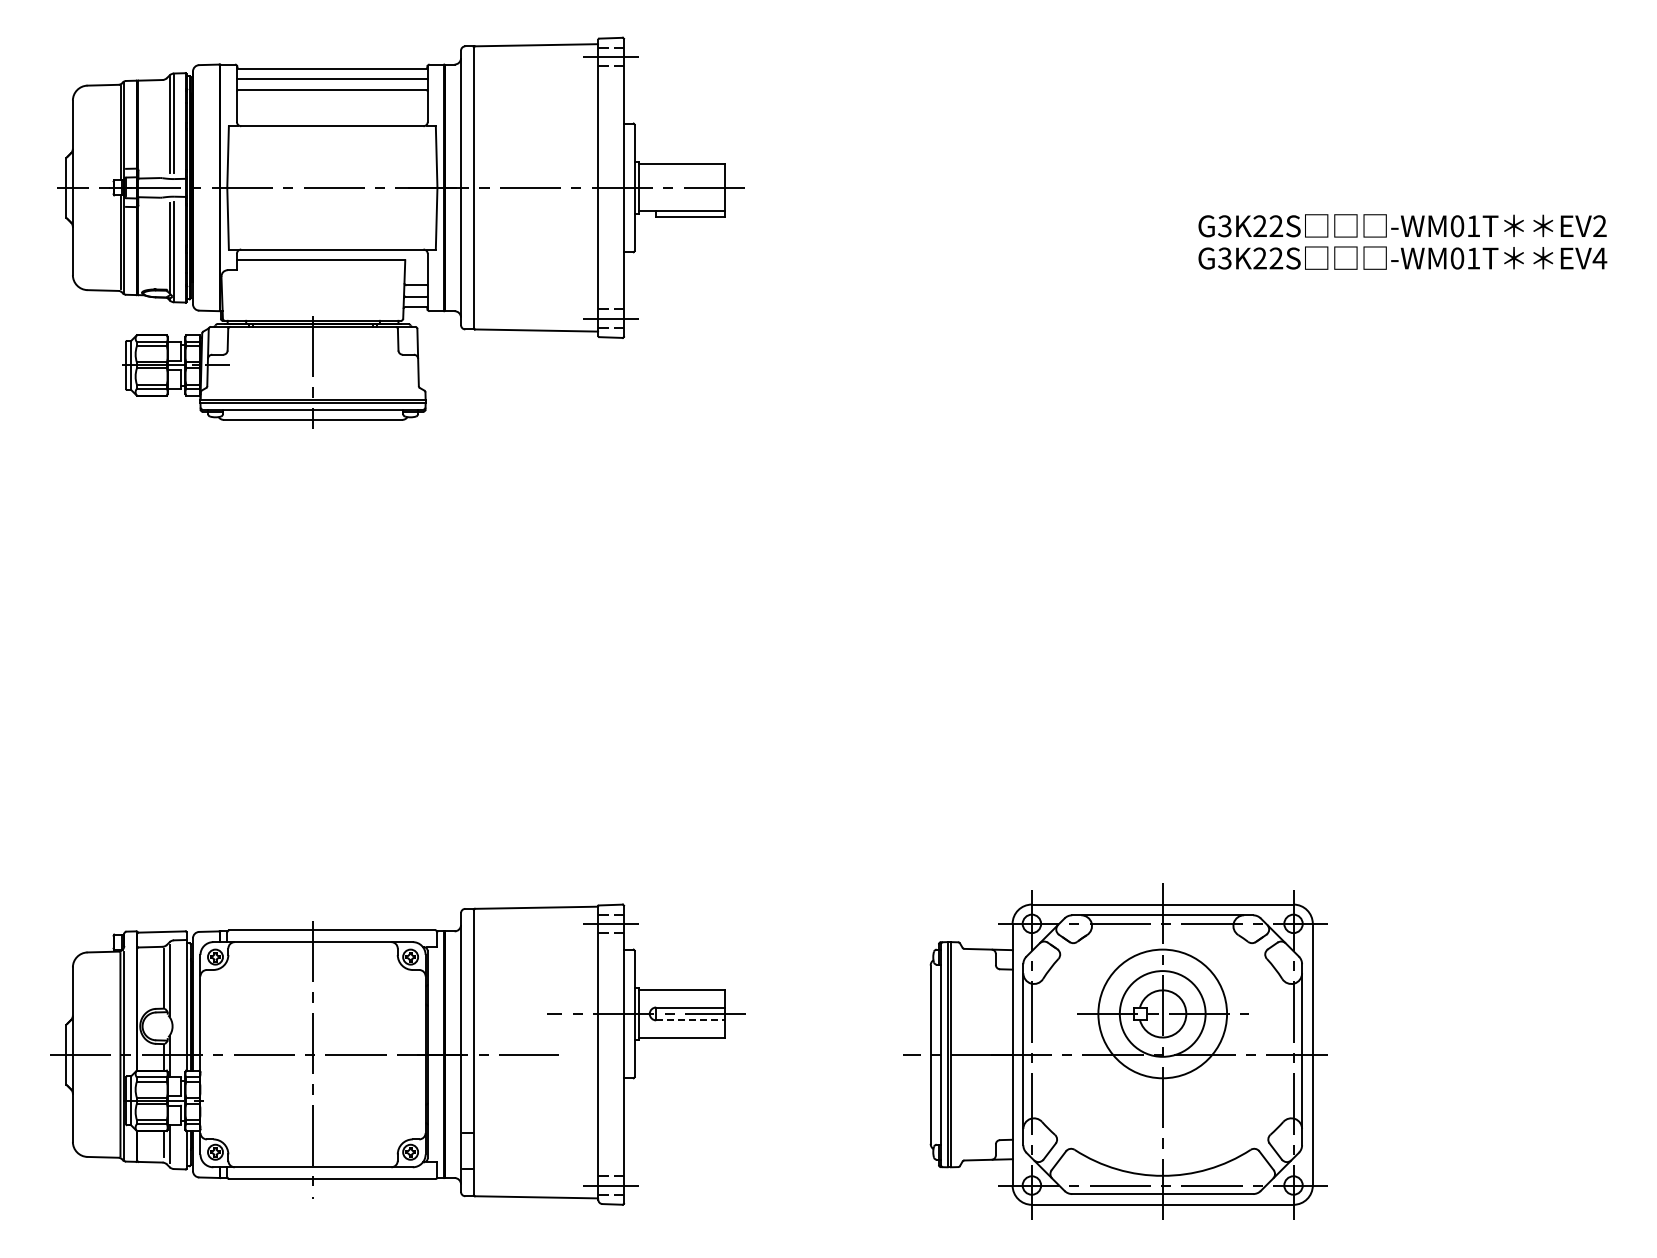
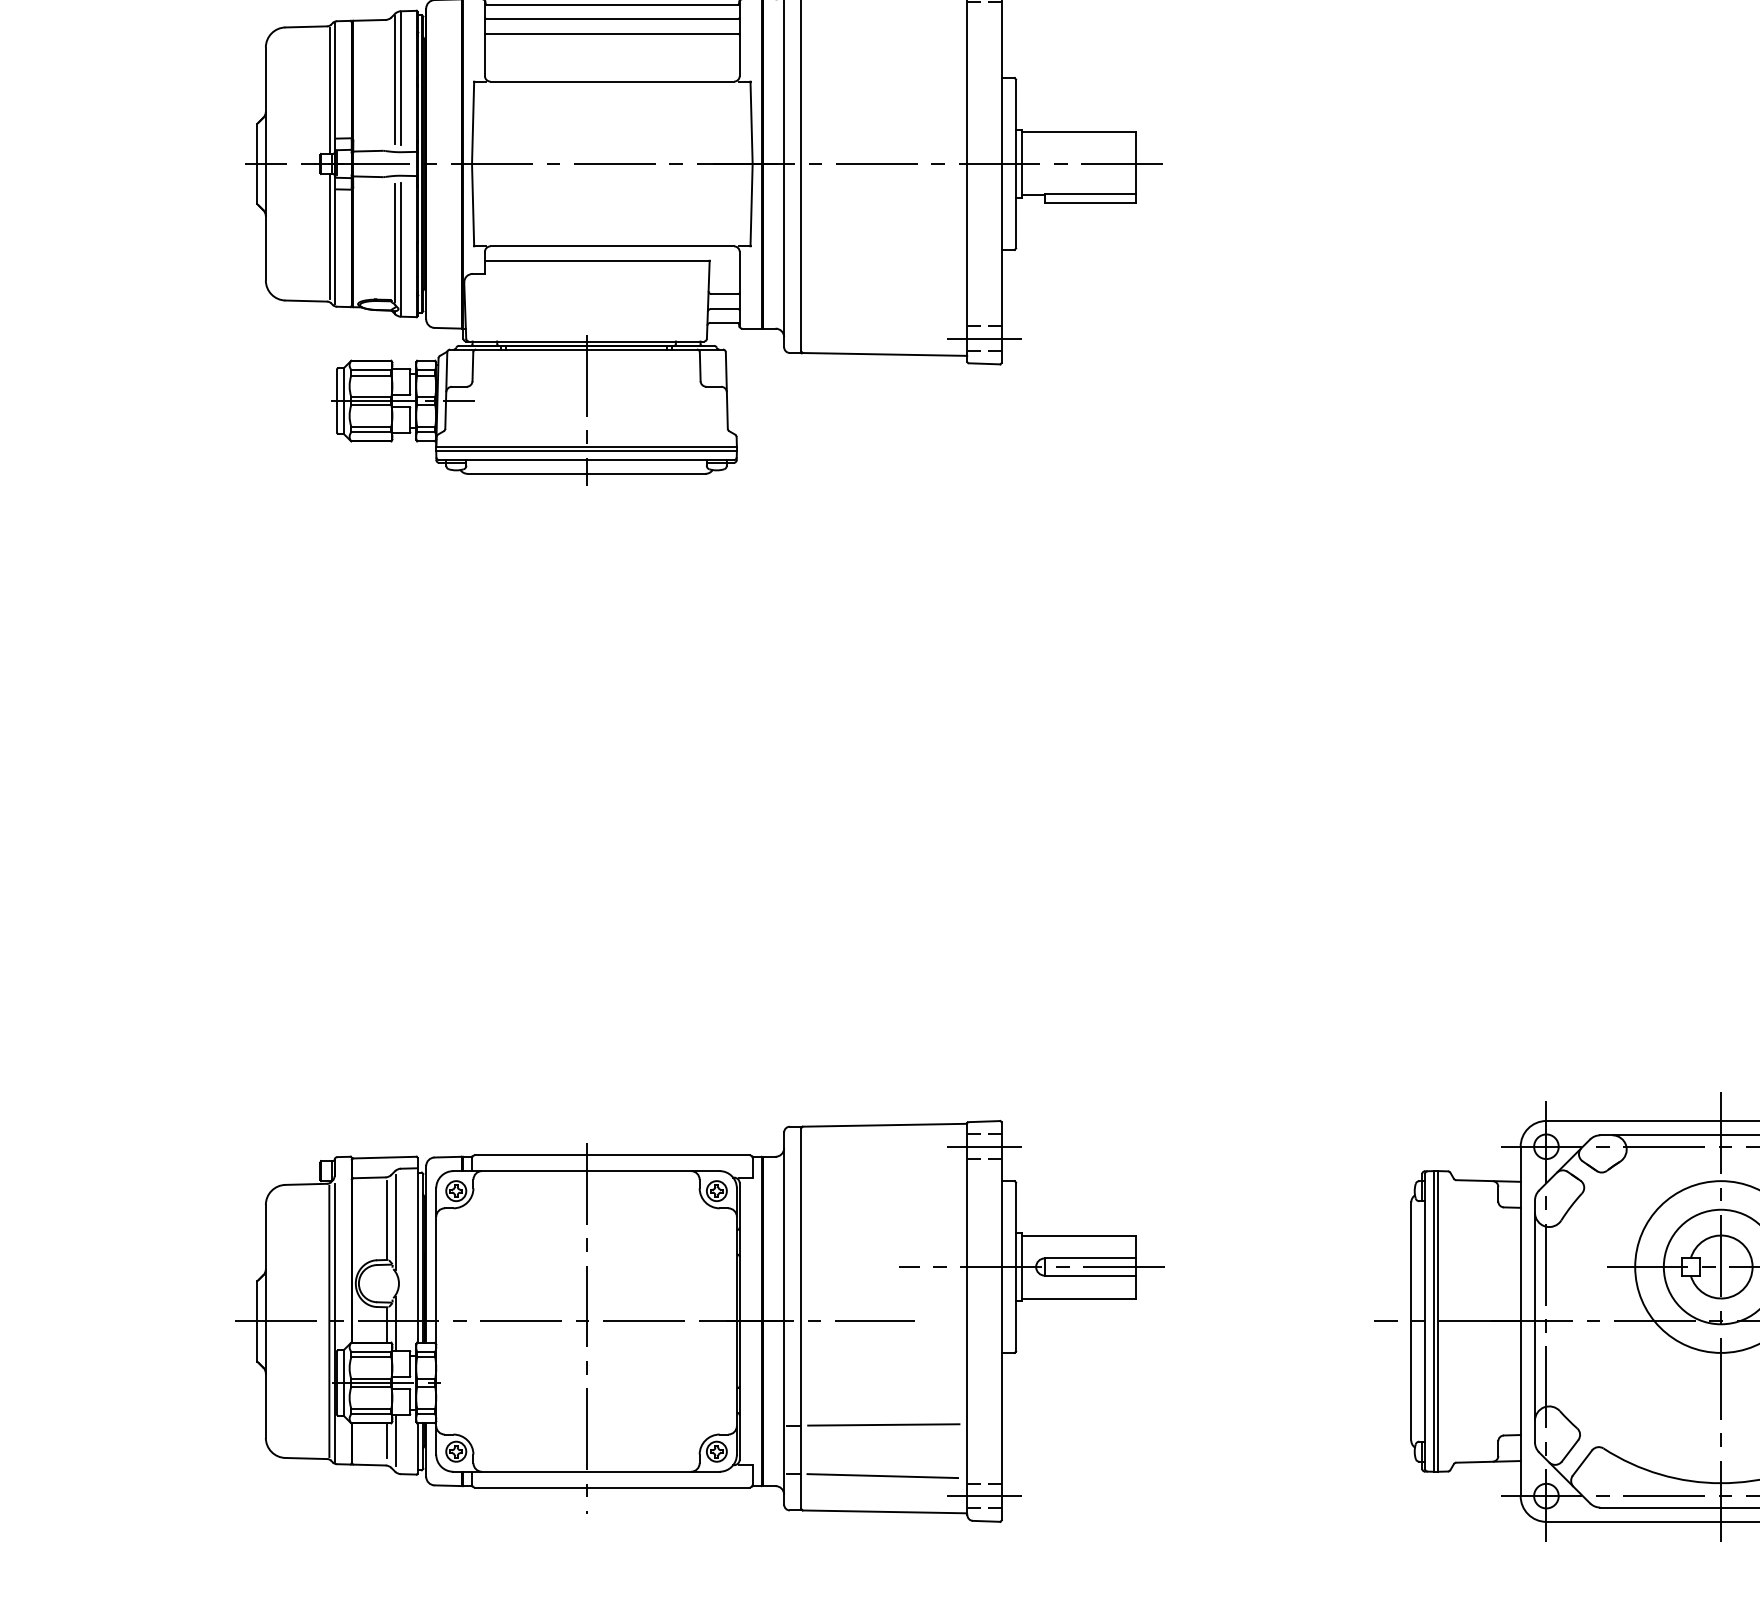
line: (691, 1020) -> (1091, 1275), dashed -> solid
line: (535, 1131) -> (883, 1423), added
line: (534, 1170) -> (882, 1476), added

